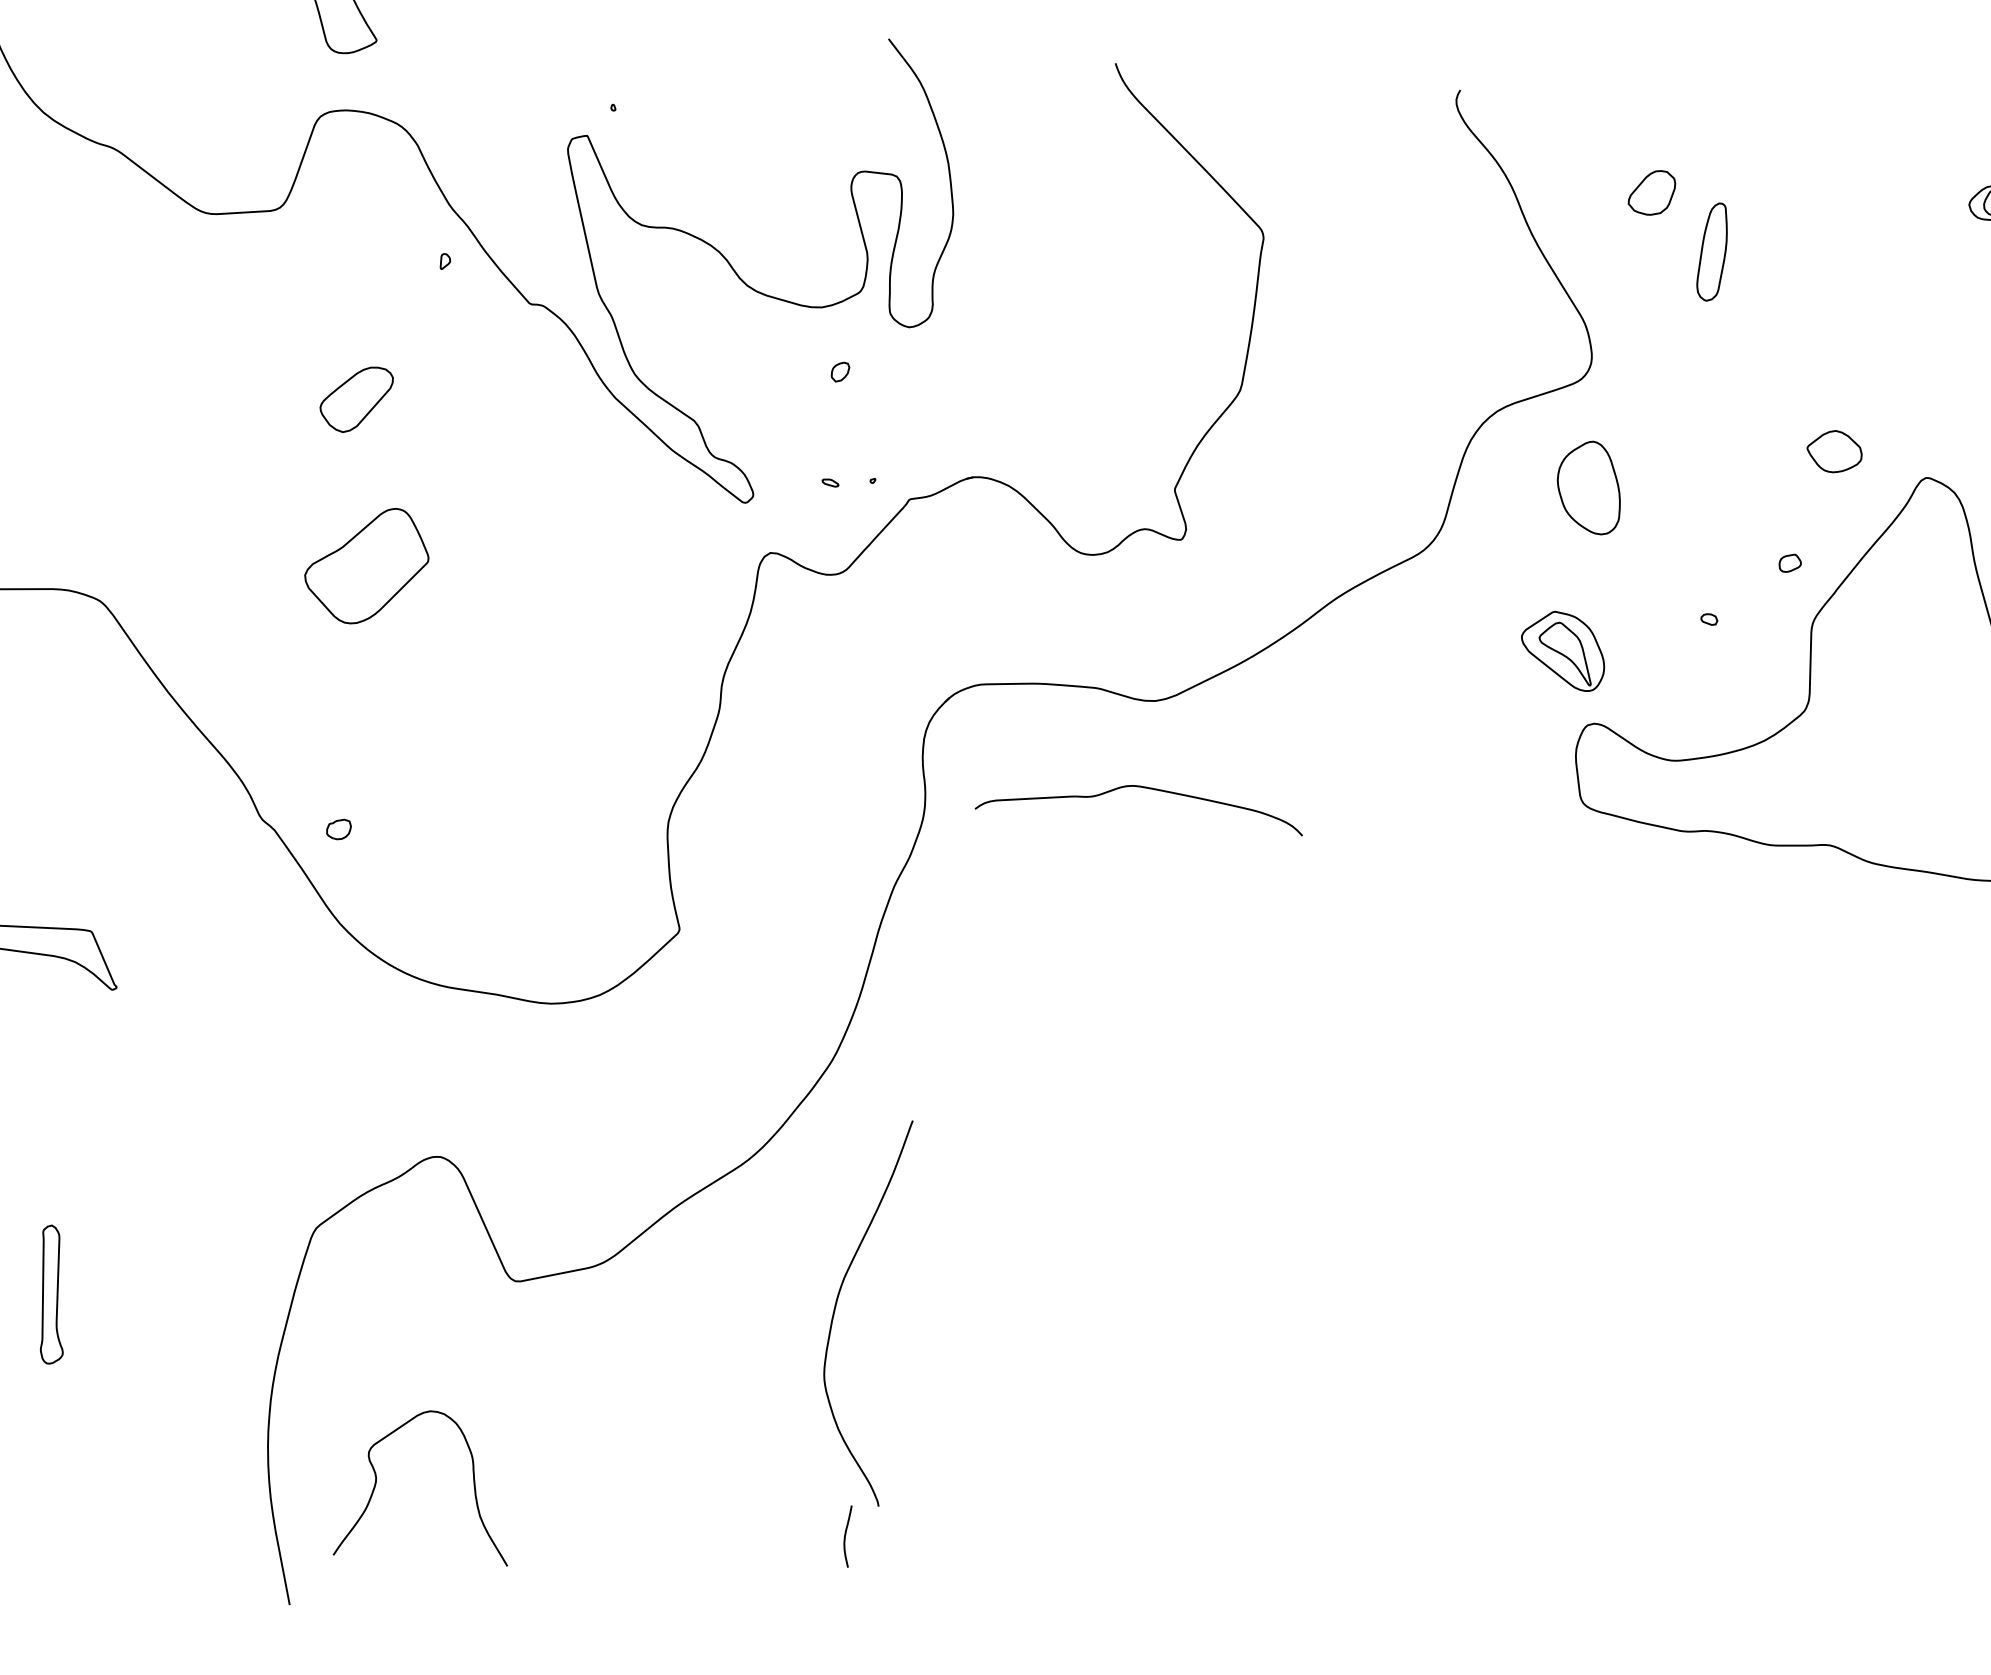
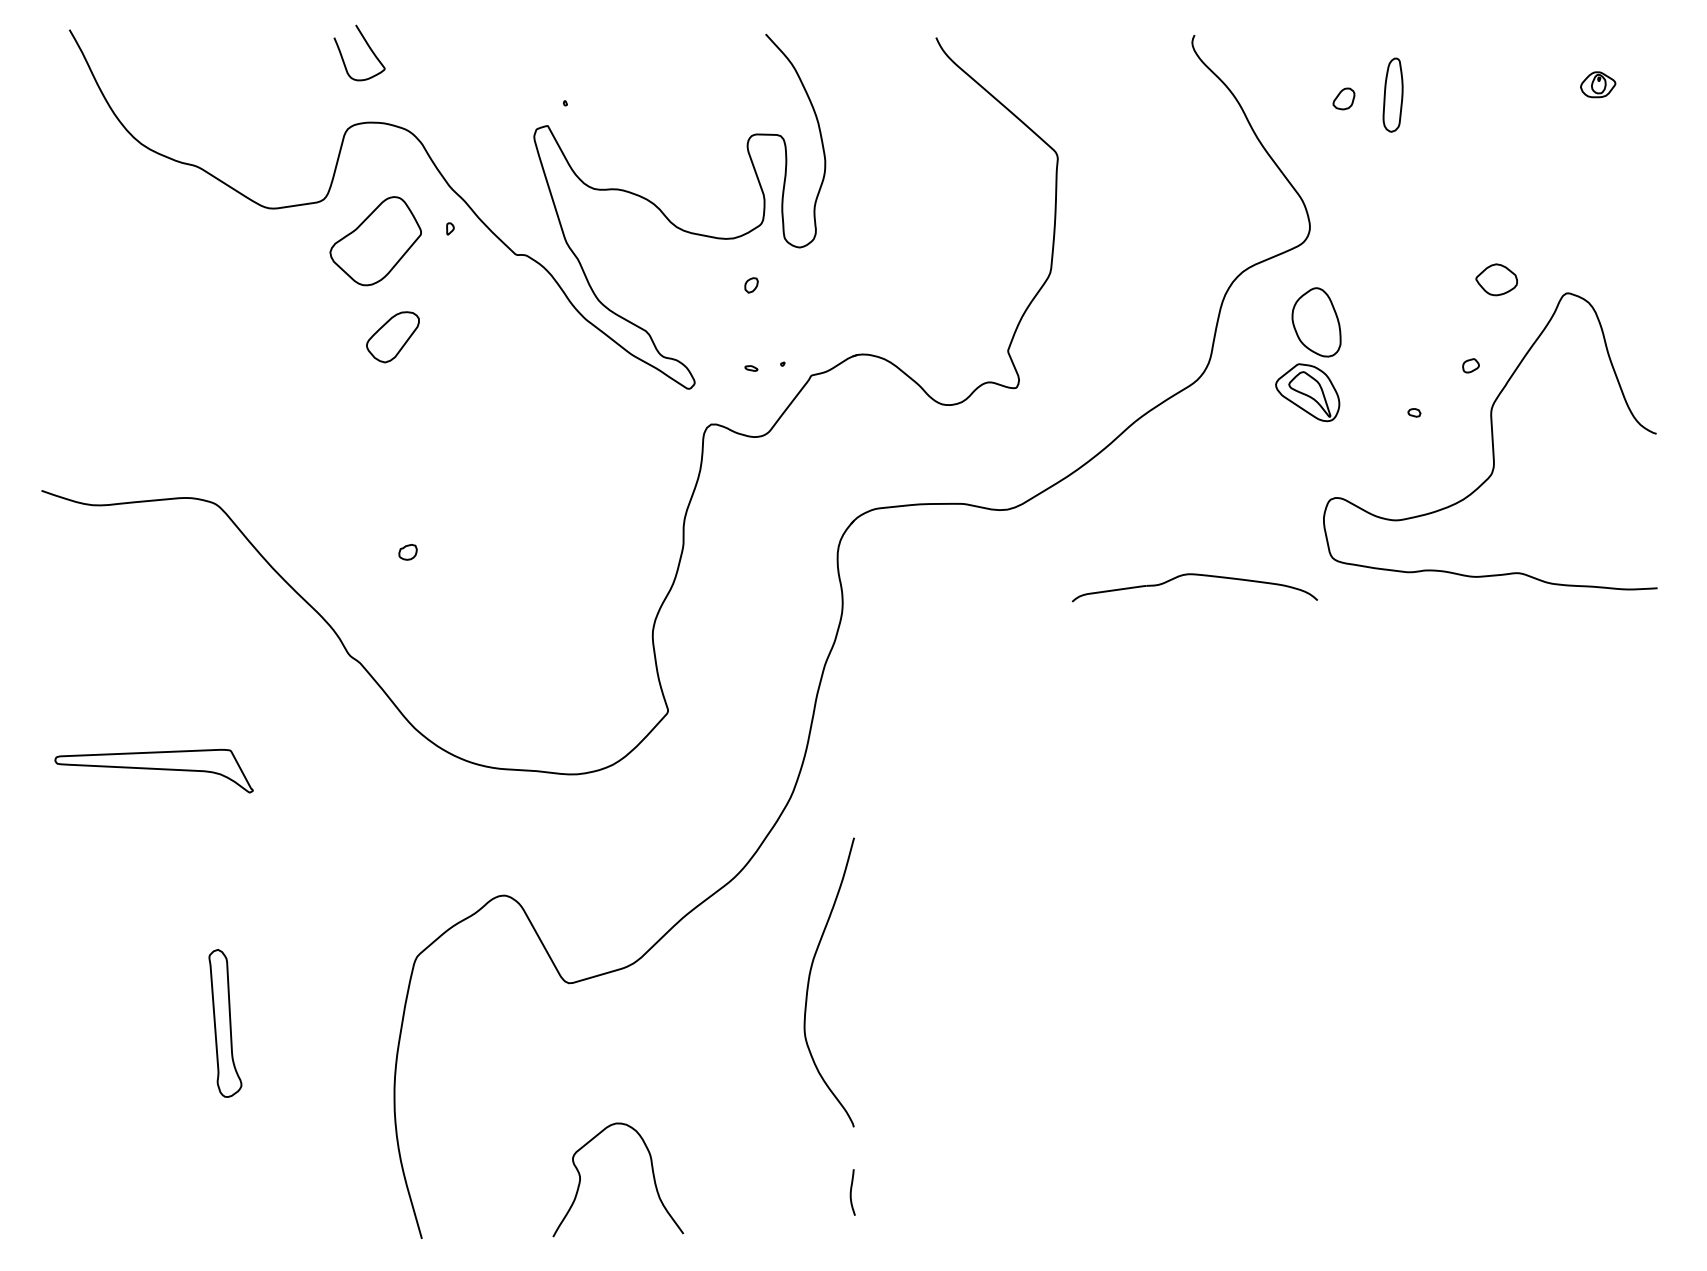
part: (1651, 192) -> (1343, 98), size x0.62
part: (1712, 251) -> (1392, 94), moved
part: (366, 565) -> (375, 241), moved
part: (1562, 650) -> (1307, 392), moved
part: (1142, 788) -> (1195, 575), moved
part: (338, 828) -> (407, 551), moved
part: (52, 1294) -> (225, 1023), size x1.43
curve: (472, 1484) -> (652, 1175), moved
curve: (845, 1536) -> (851, 1192), moved

